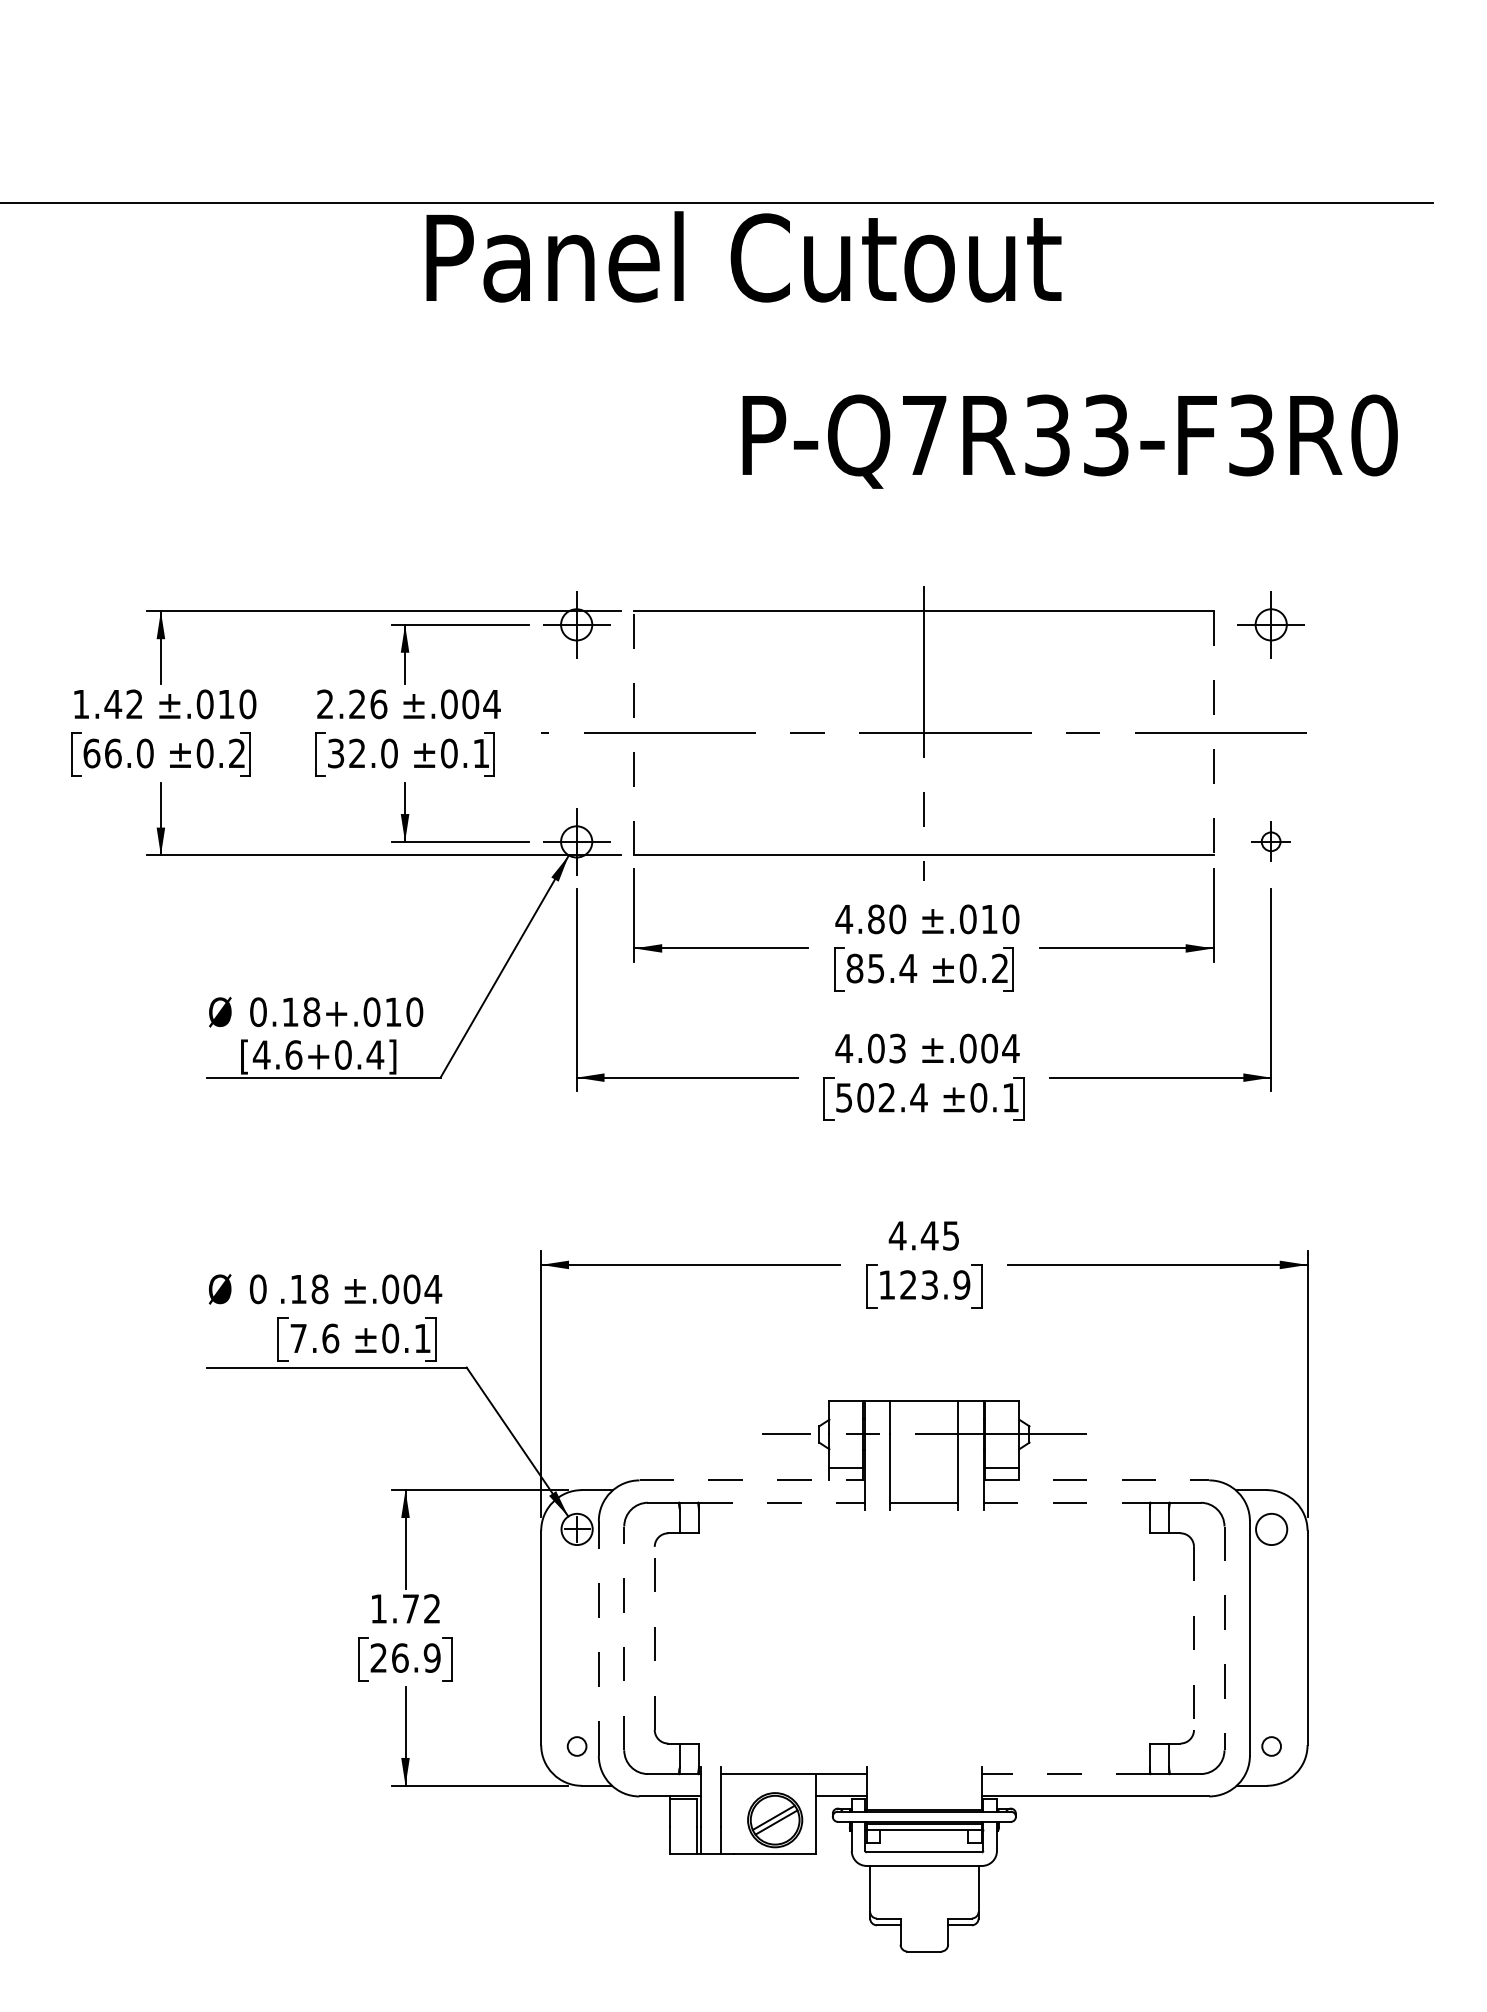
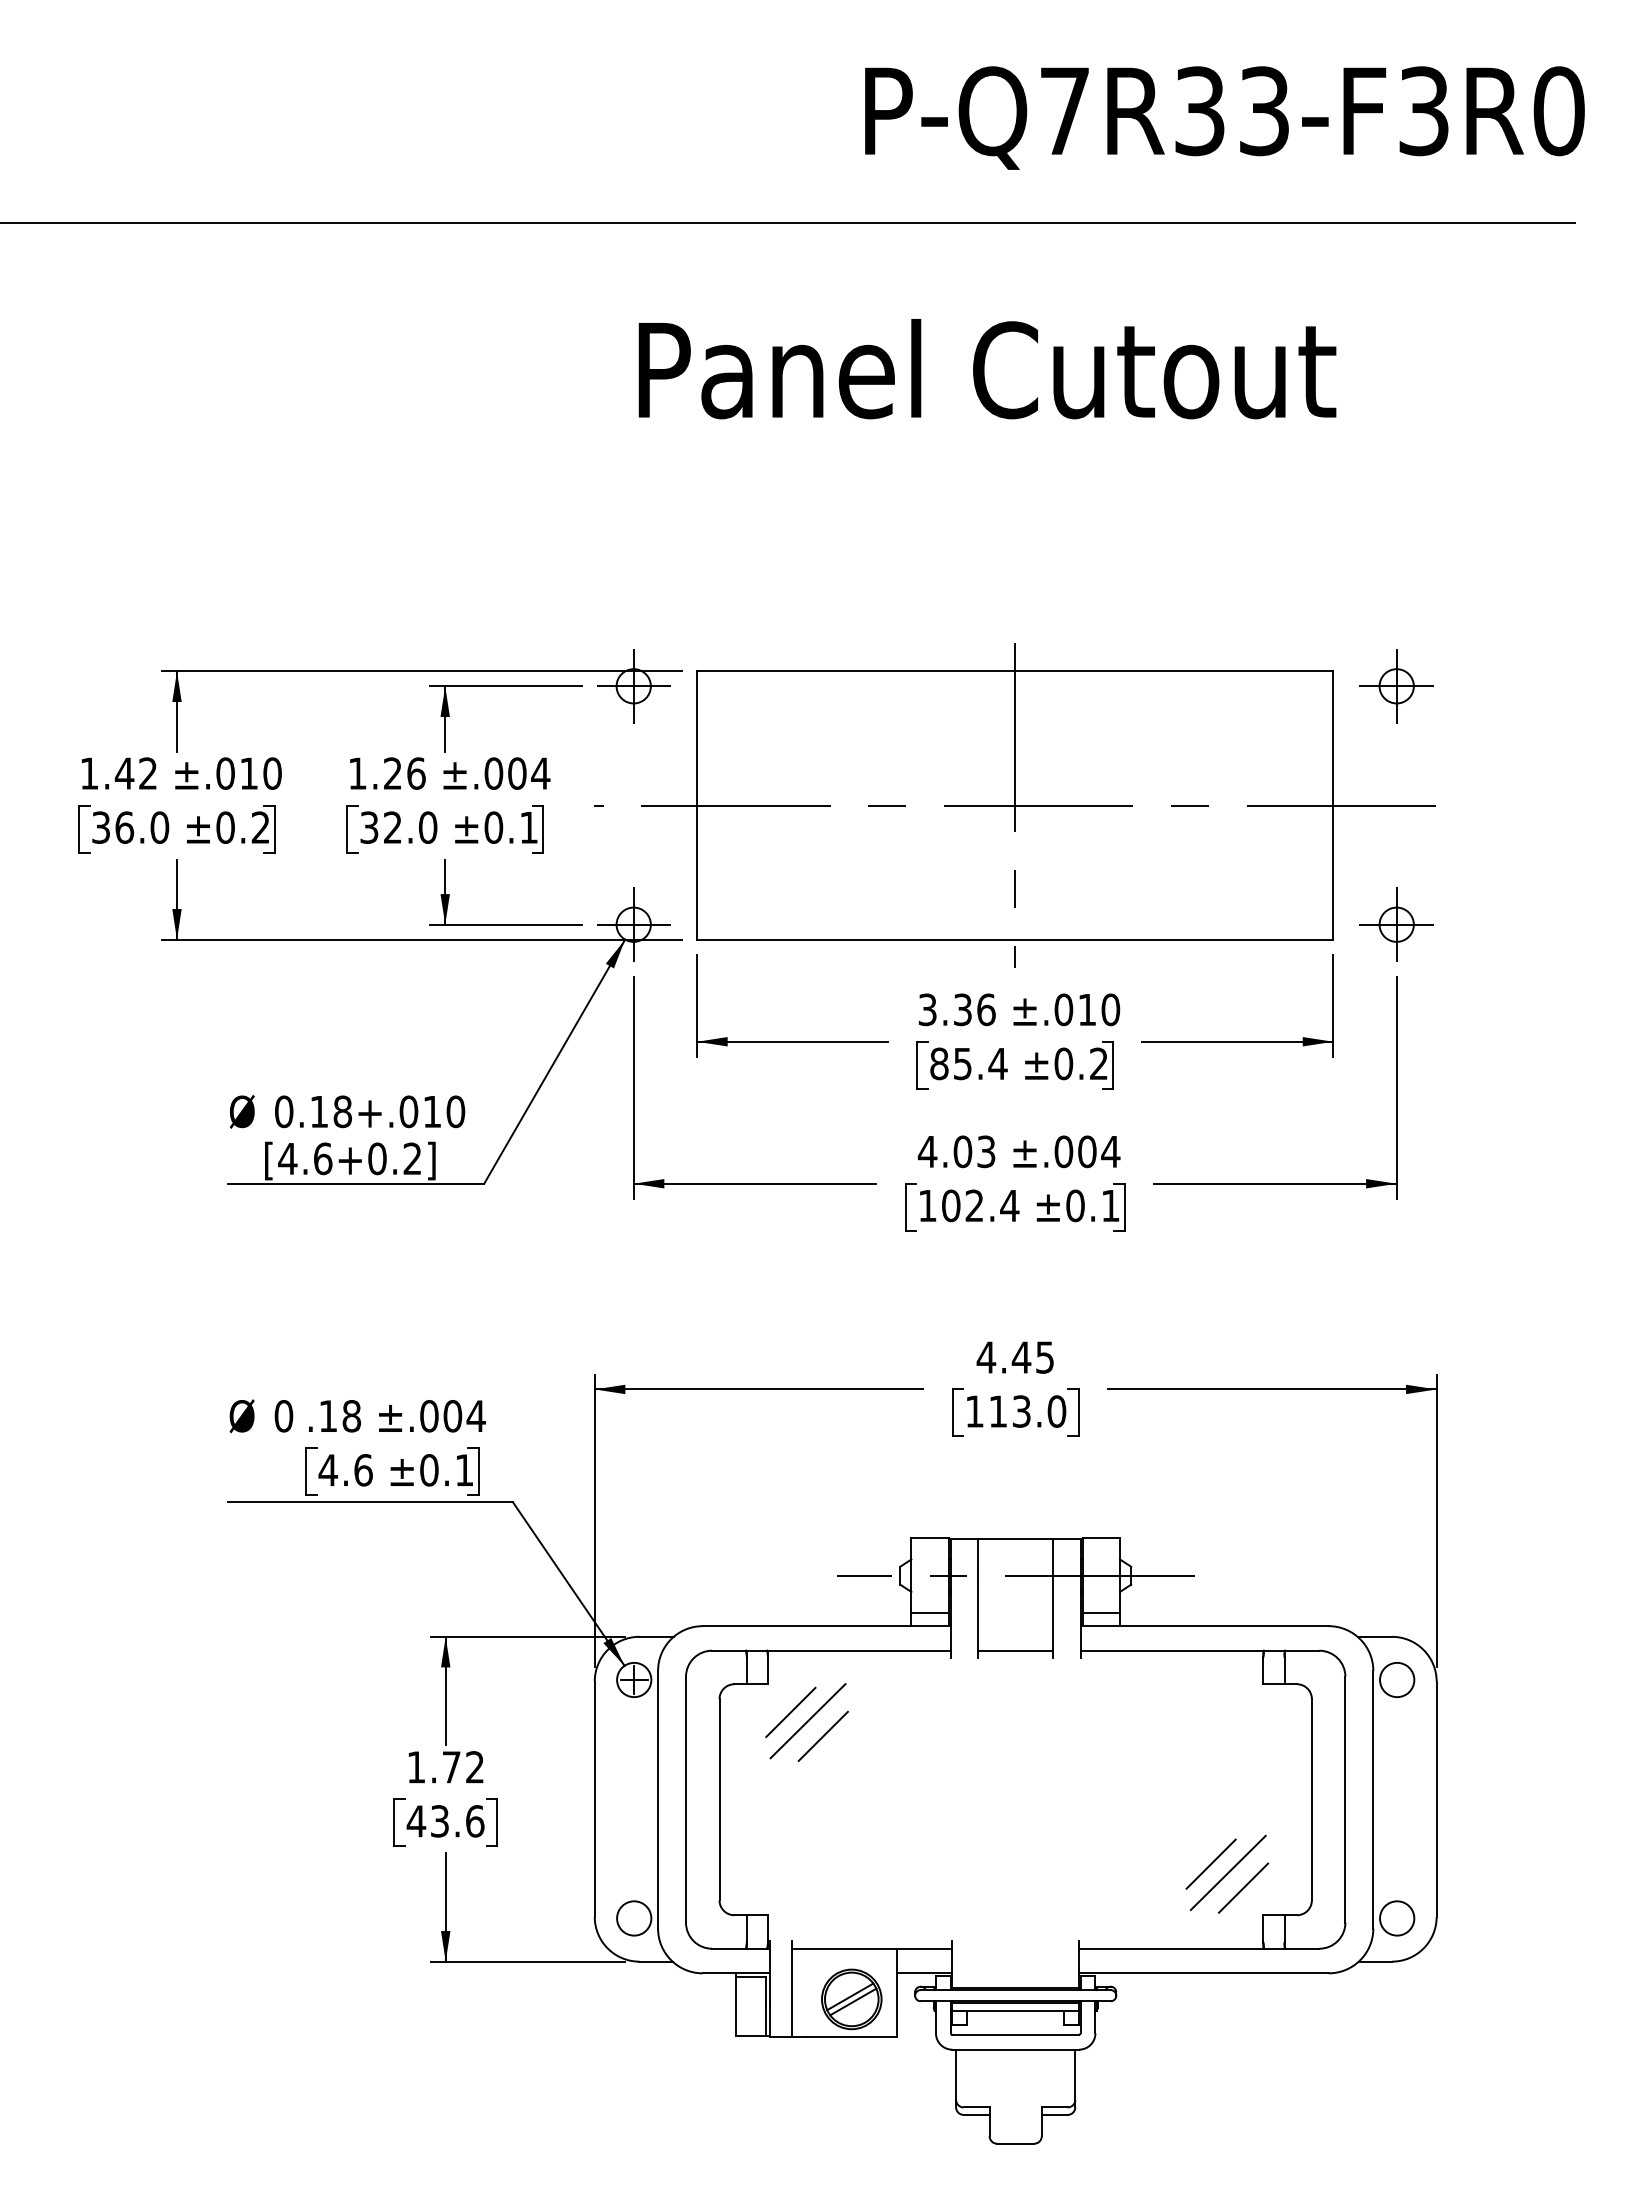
text: (743, 257) -> (987, 369), moved
text: (1069, 441) -> (1224, 117), moved
text: (325, 704) -> (357, 773), 2.26 -> 1.26
line: (634, 733) -> (697, 805), dashed -> solid
line: (1213, 734) -> (1333, 806), dashed -> solid
text: (92, 753) -> (101, 827), 66.0 -> 36.0
part: (1271, 841) -> (1396, 924), size x1.67
text: (870, 919) -> (956, 1009), 4.80 -> 3.36
text: (375, 1054) -> (412, 1158), [4.6+0.4] -> [4.6+0.2]
text: (844, 1098) -> (927, 1206), 502.4 -> 102.4
text: (935, 1285) -> (1027, 1411), 123.9 -> 113.0
text: (297, 1337) -> (327, 1469), 7.6 -> 4.6
line: (752, 1480) -> (826, 1626), dashed -> solid
line: (1096, 1480) -> (1204, 1626), dashed -> solid
line: (781, 1502) -> (858, 1650), dashed -> solid
line: (1067, 1502) -> (1172, 1650), dashed -> solid
line: (719, 1558) -> (790, 1711), added
line: (734, 1567) -> (807, 1721), added
line: (748, 1579) -> (822, 1735), added
line: (599, 1638) -> (658, 1799), dashed -> solid
line: (624, 1638) -> (686, 1799), dashed -> solid
line: (654, 1638) -> (719, 1799), dashed -> solid
line: (1193, 1638) -> (1311, 1799), dashed -> solid
line: (1224, 1638) -> (1345, 1799), dashed -> solid
text: (405, 1658) -> (445, 1821), 26.9 -> 43.6
line: (1101, 1696) -> (1210, 1863), added
line: (1117, 1704) -> (1227, 1872), added
line: (1131, 1718) -> (1243, 1887), added
circle: (577, 1746) -> (634, 1918), size x1.67
circle: (1271, 1746) -> (1397, 1918), size x1.67
line: (1066, 1773) -> (1171, 1948), dashed -> solid

